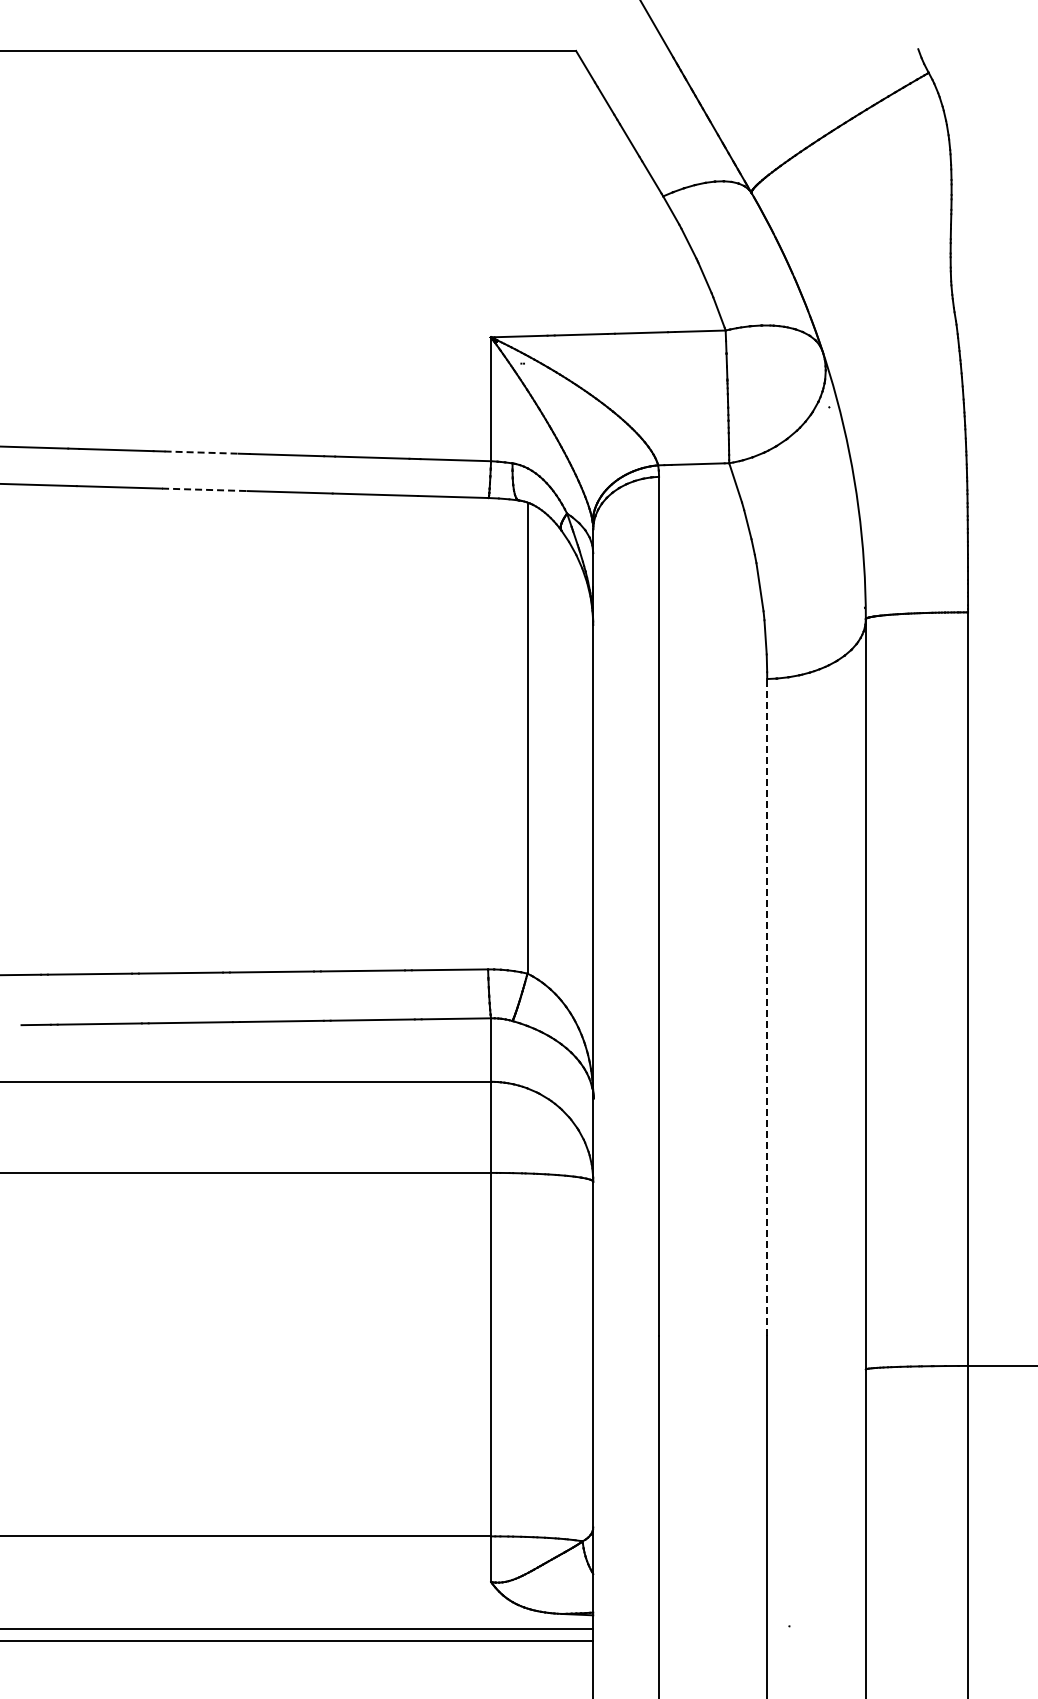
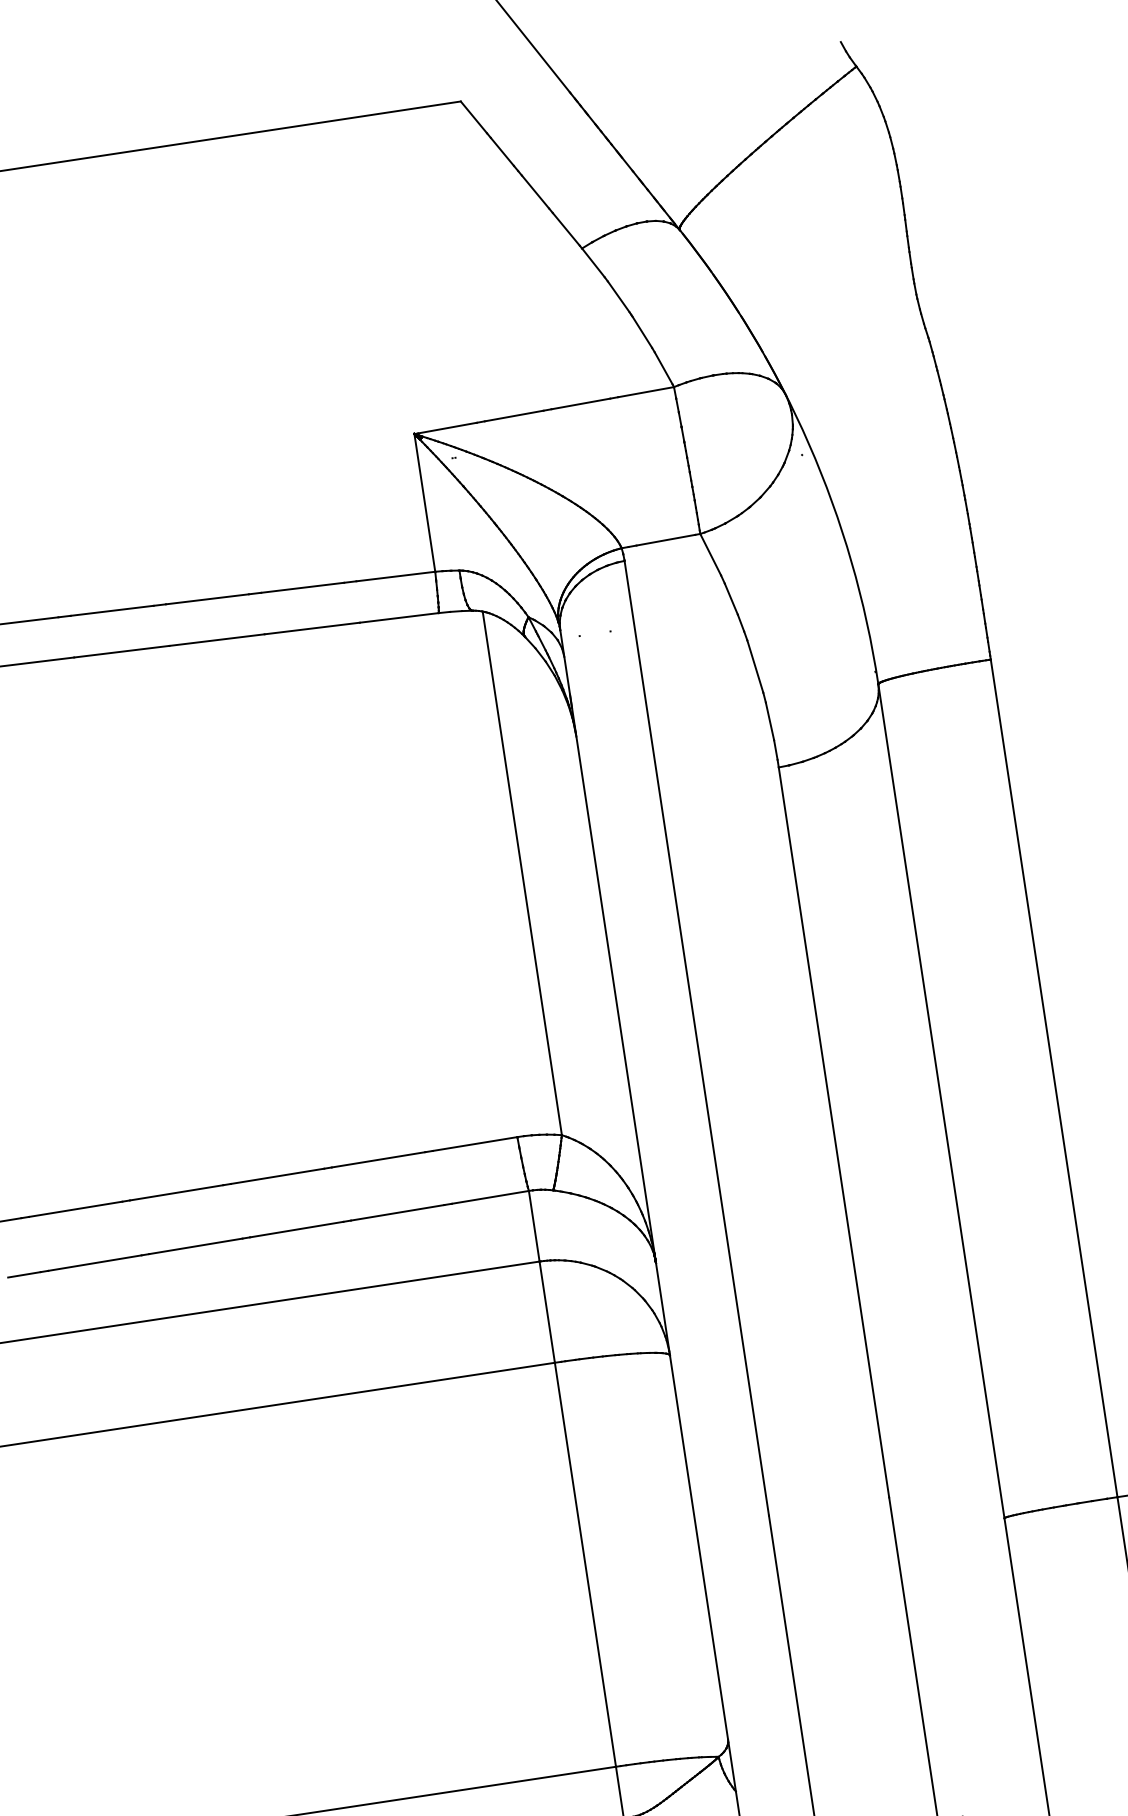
line: (202, 452) -> (113, 610), dashed -> solid
line: (204, 489) -> (121, 651), dashed -> solid
line: (767, 1006) -> (834, 1131), dashed -> solid

